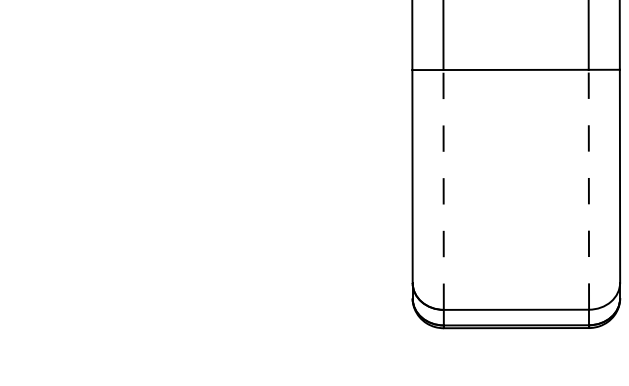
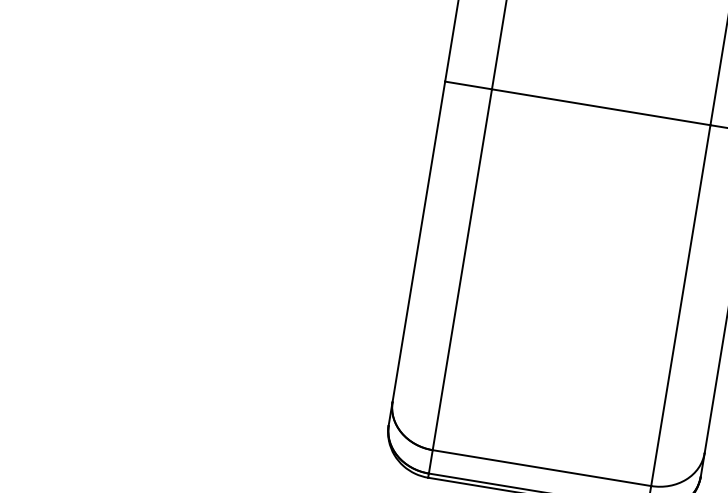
line: (443, 189) -> (462, 269), dashed -> solid
line: (588, 189) -> (680, 305), dashed -> solid

